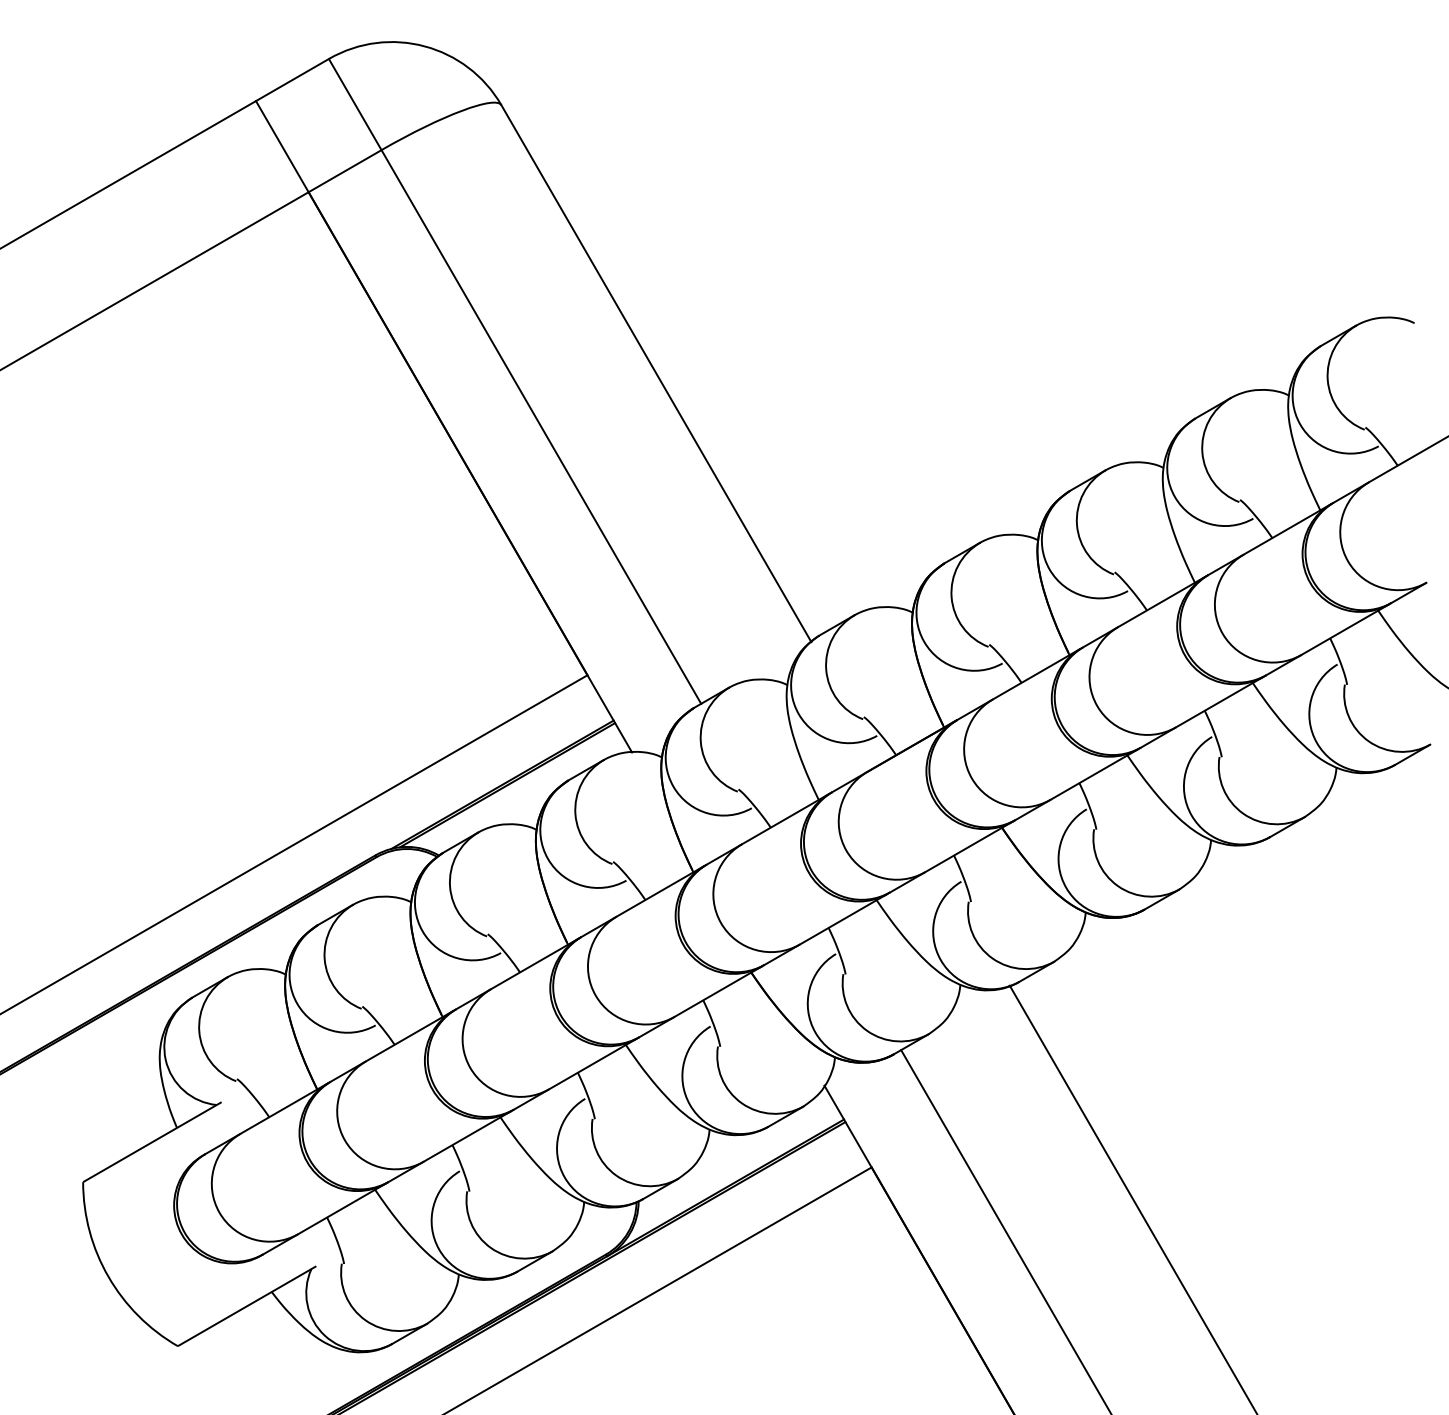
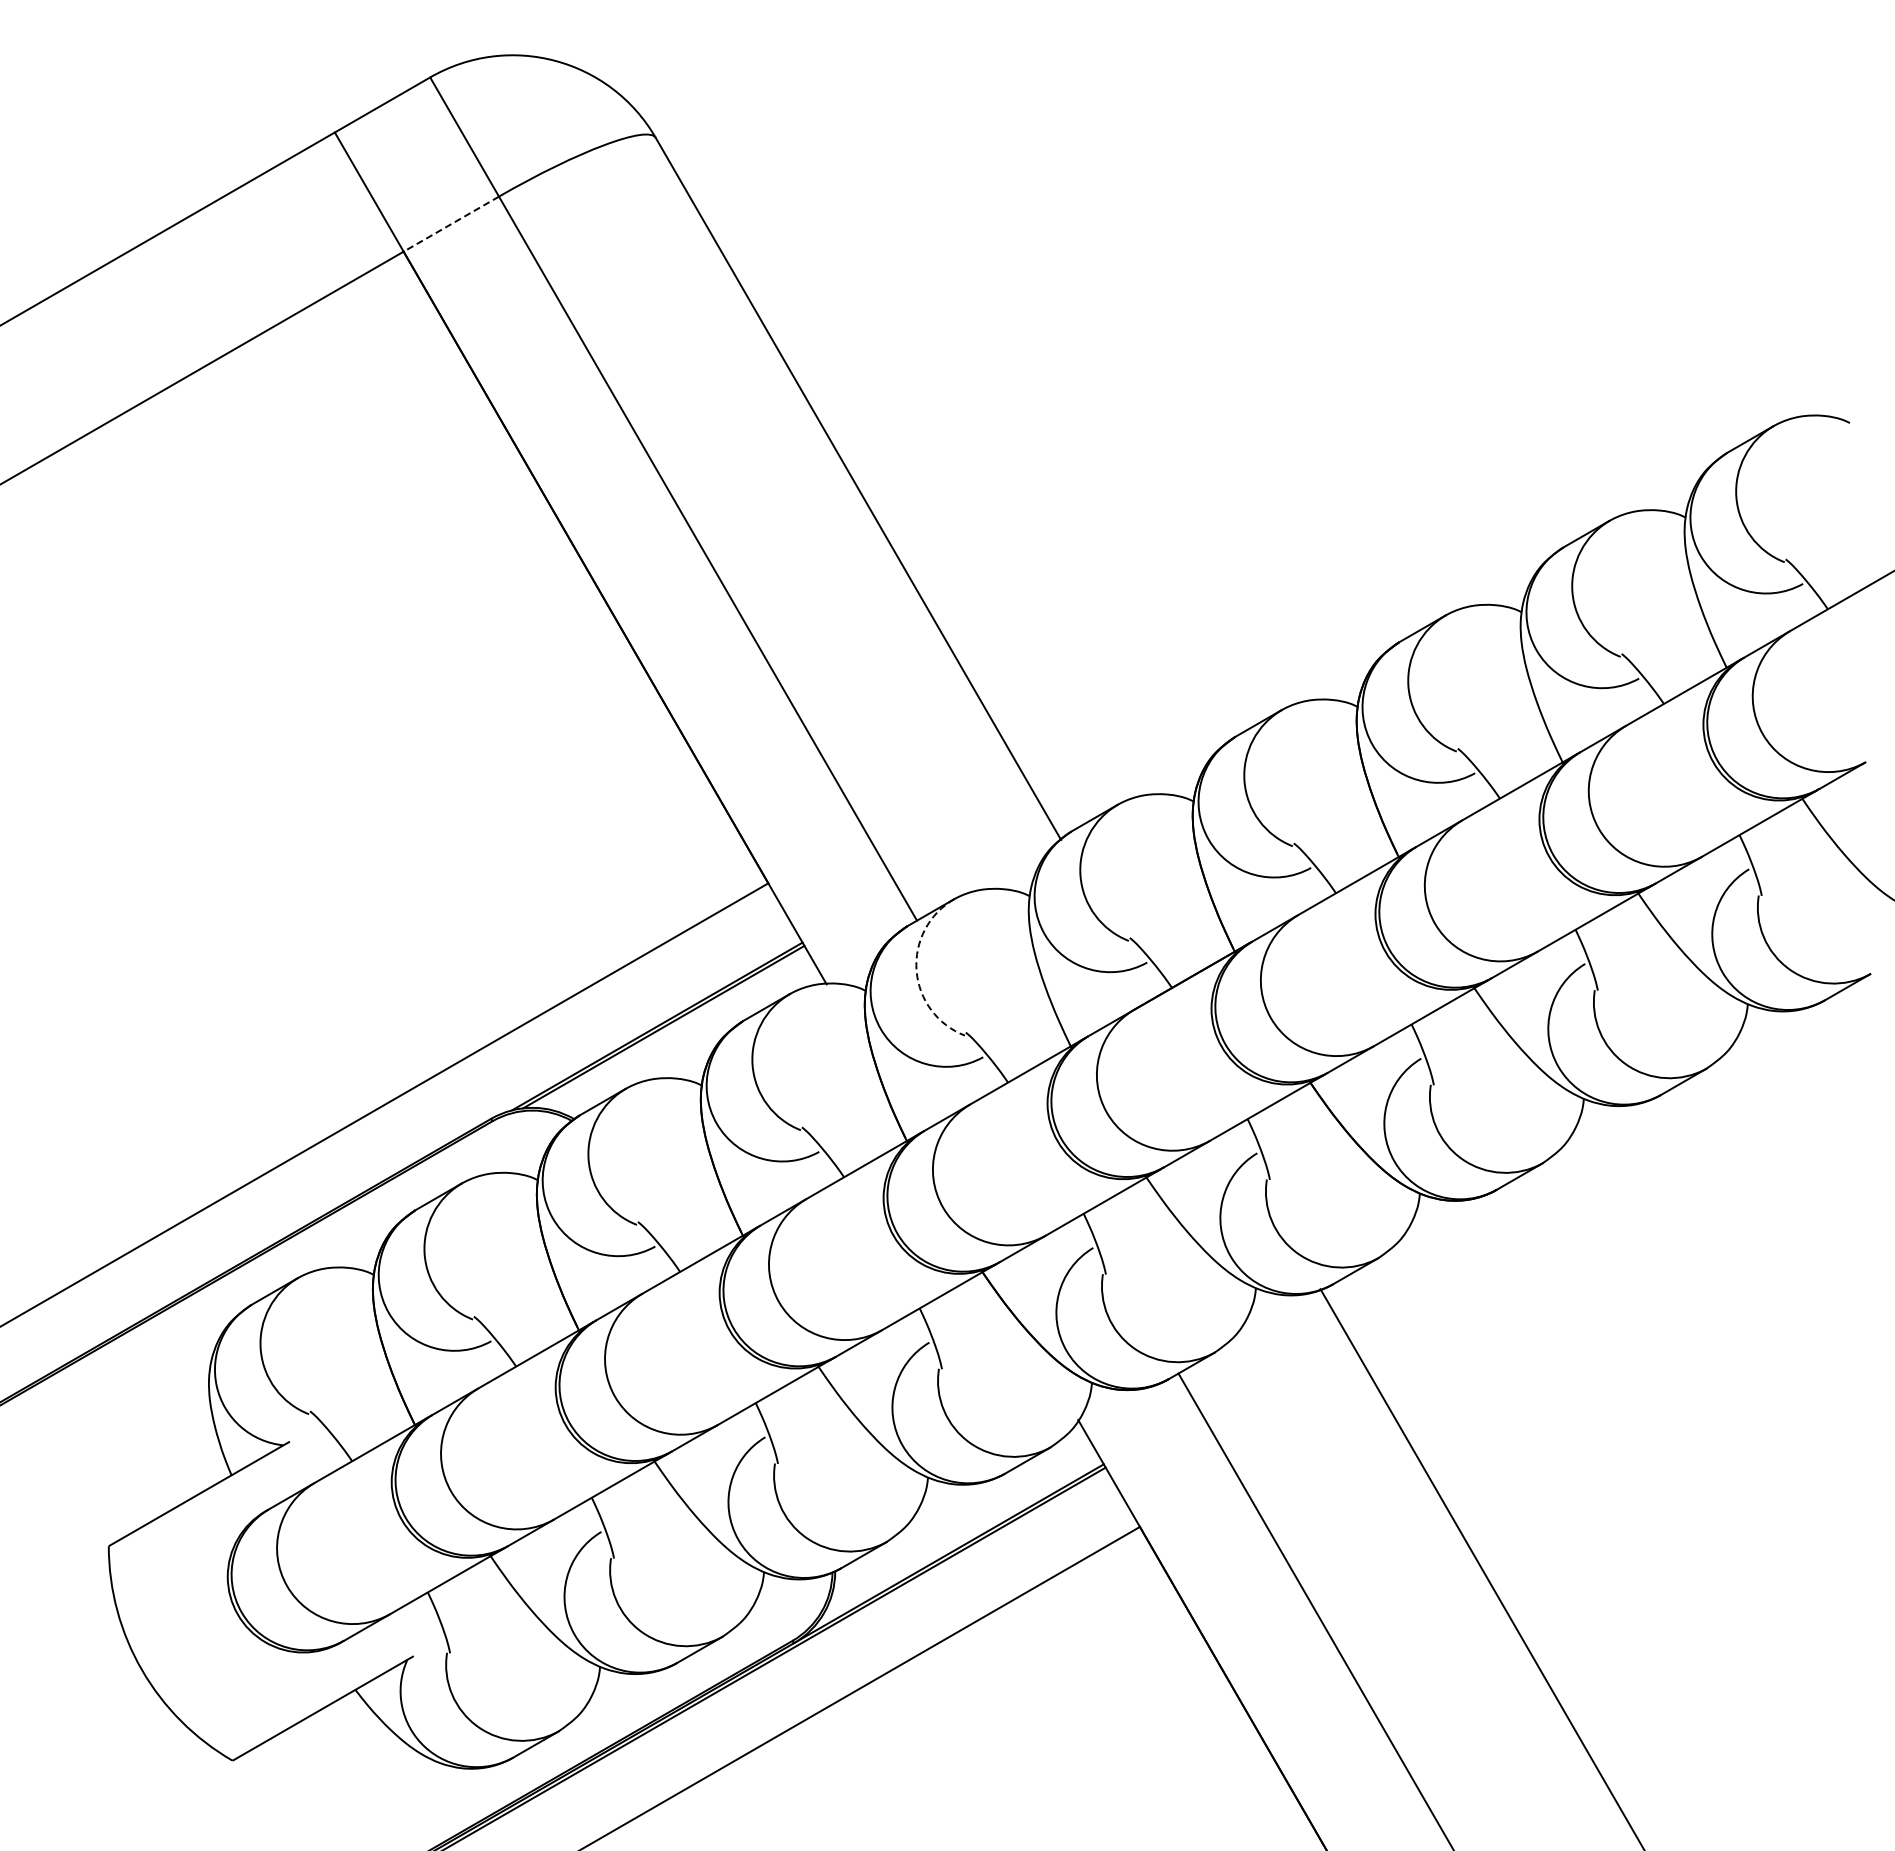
line: (344, 171) -> (450, 224), solid -> dashed
arc: (700, 741) -> (916, 970), solid -> dashed

